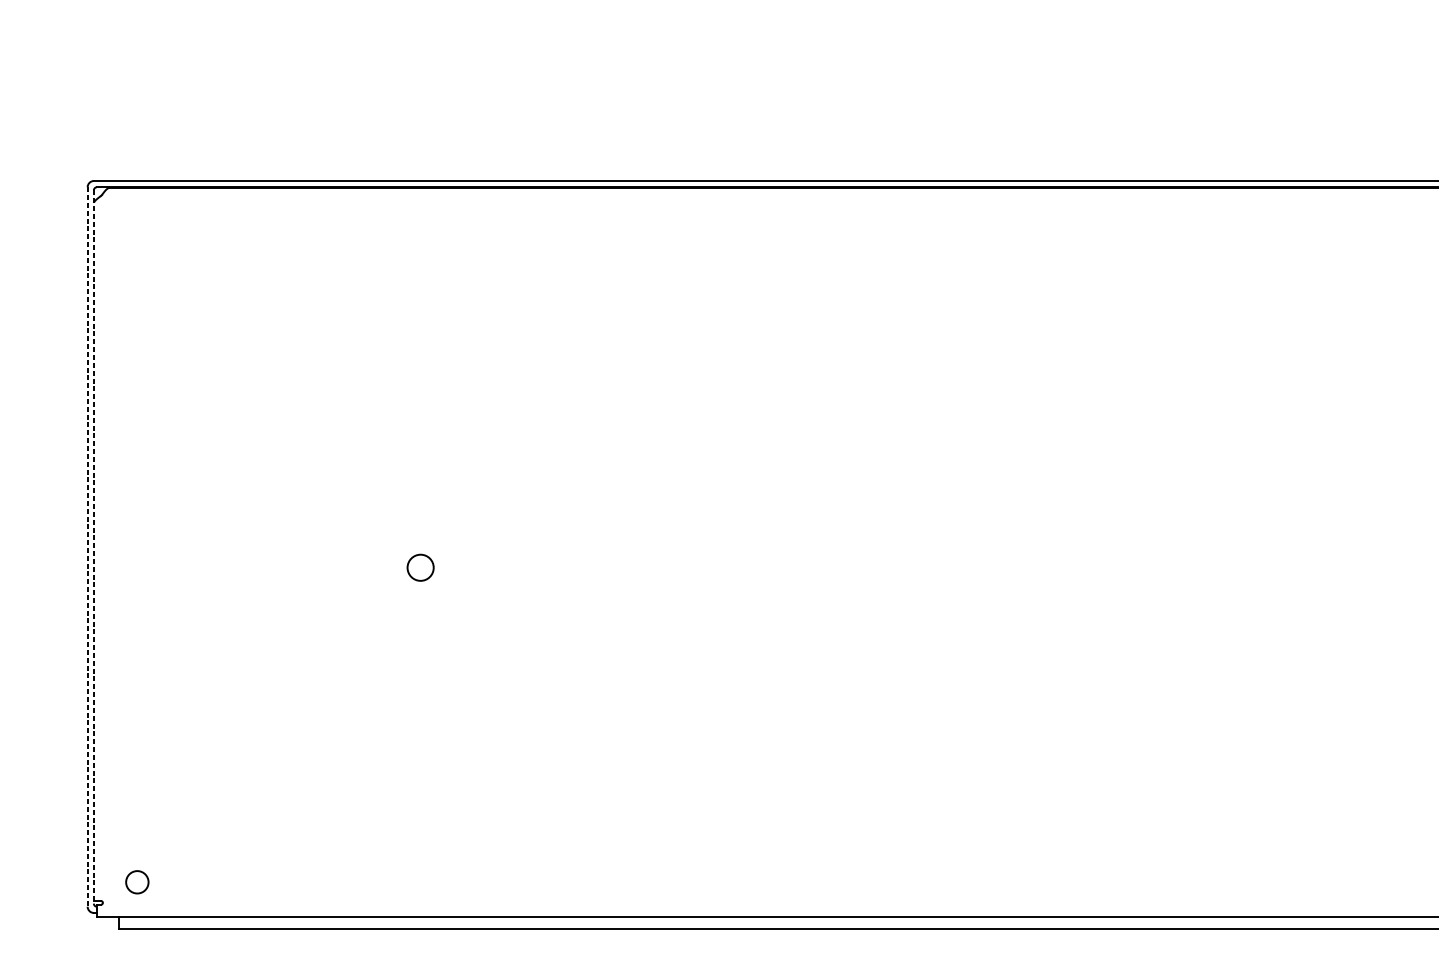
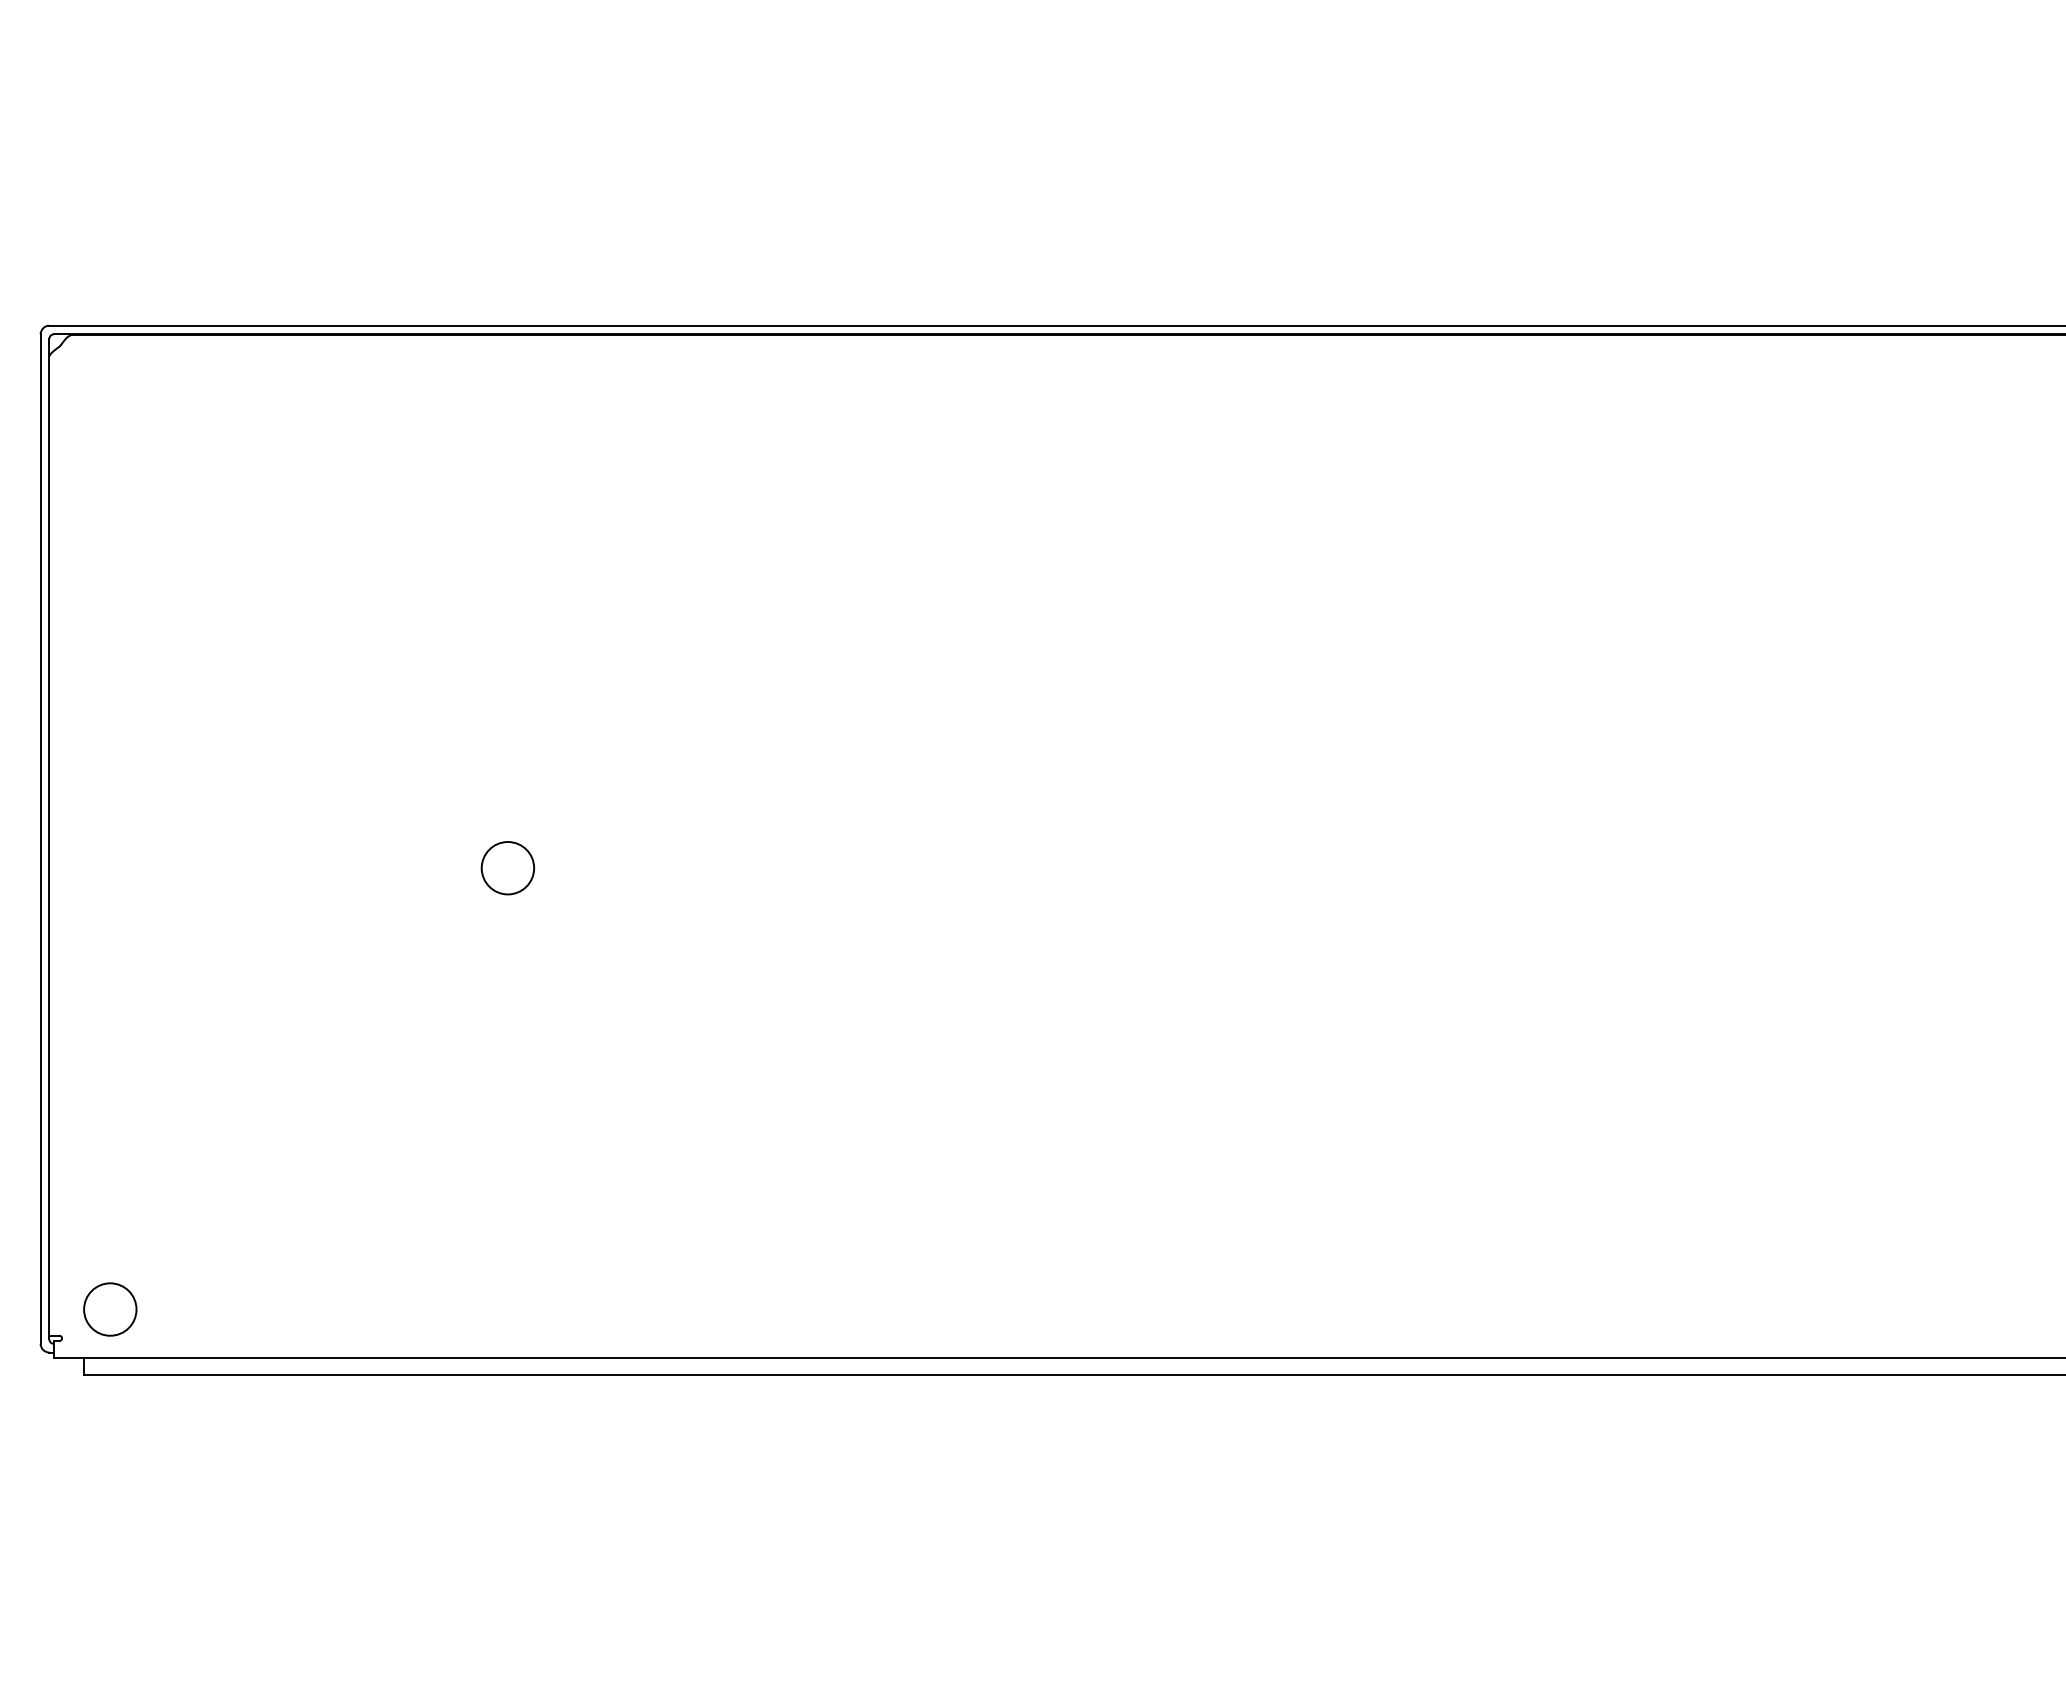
line: (87, 547) -> (40, 839), dashed -> solid
line: (93, 547) -> (49, 839), dashed -> solid
circle: (420, 567) -> (507, 868), size x1.43
circle: (137, 882) -> (110, 1309), size x1.67

